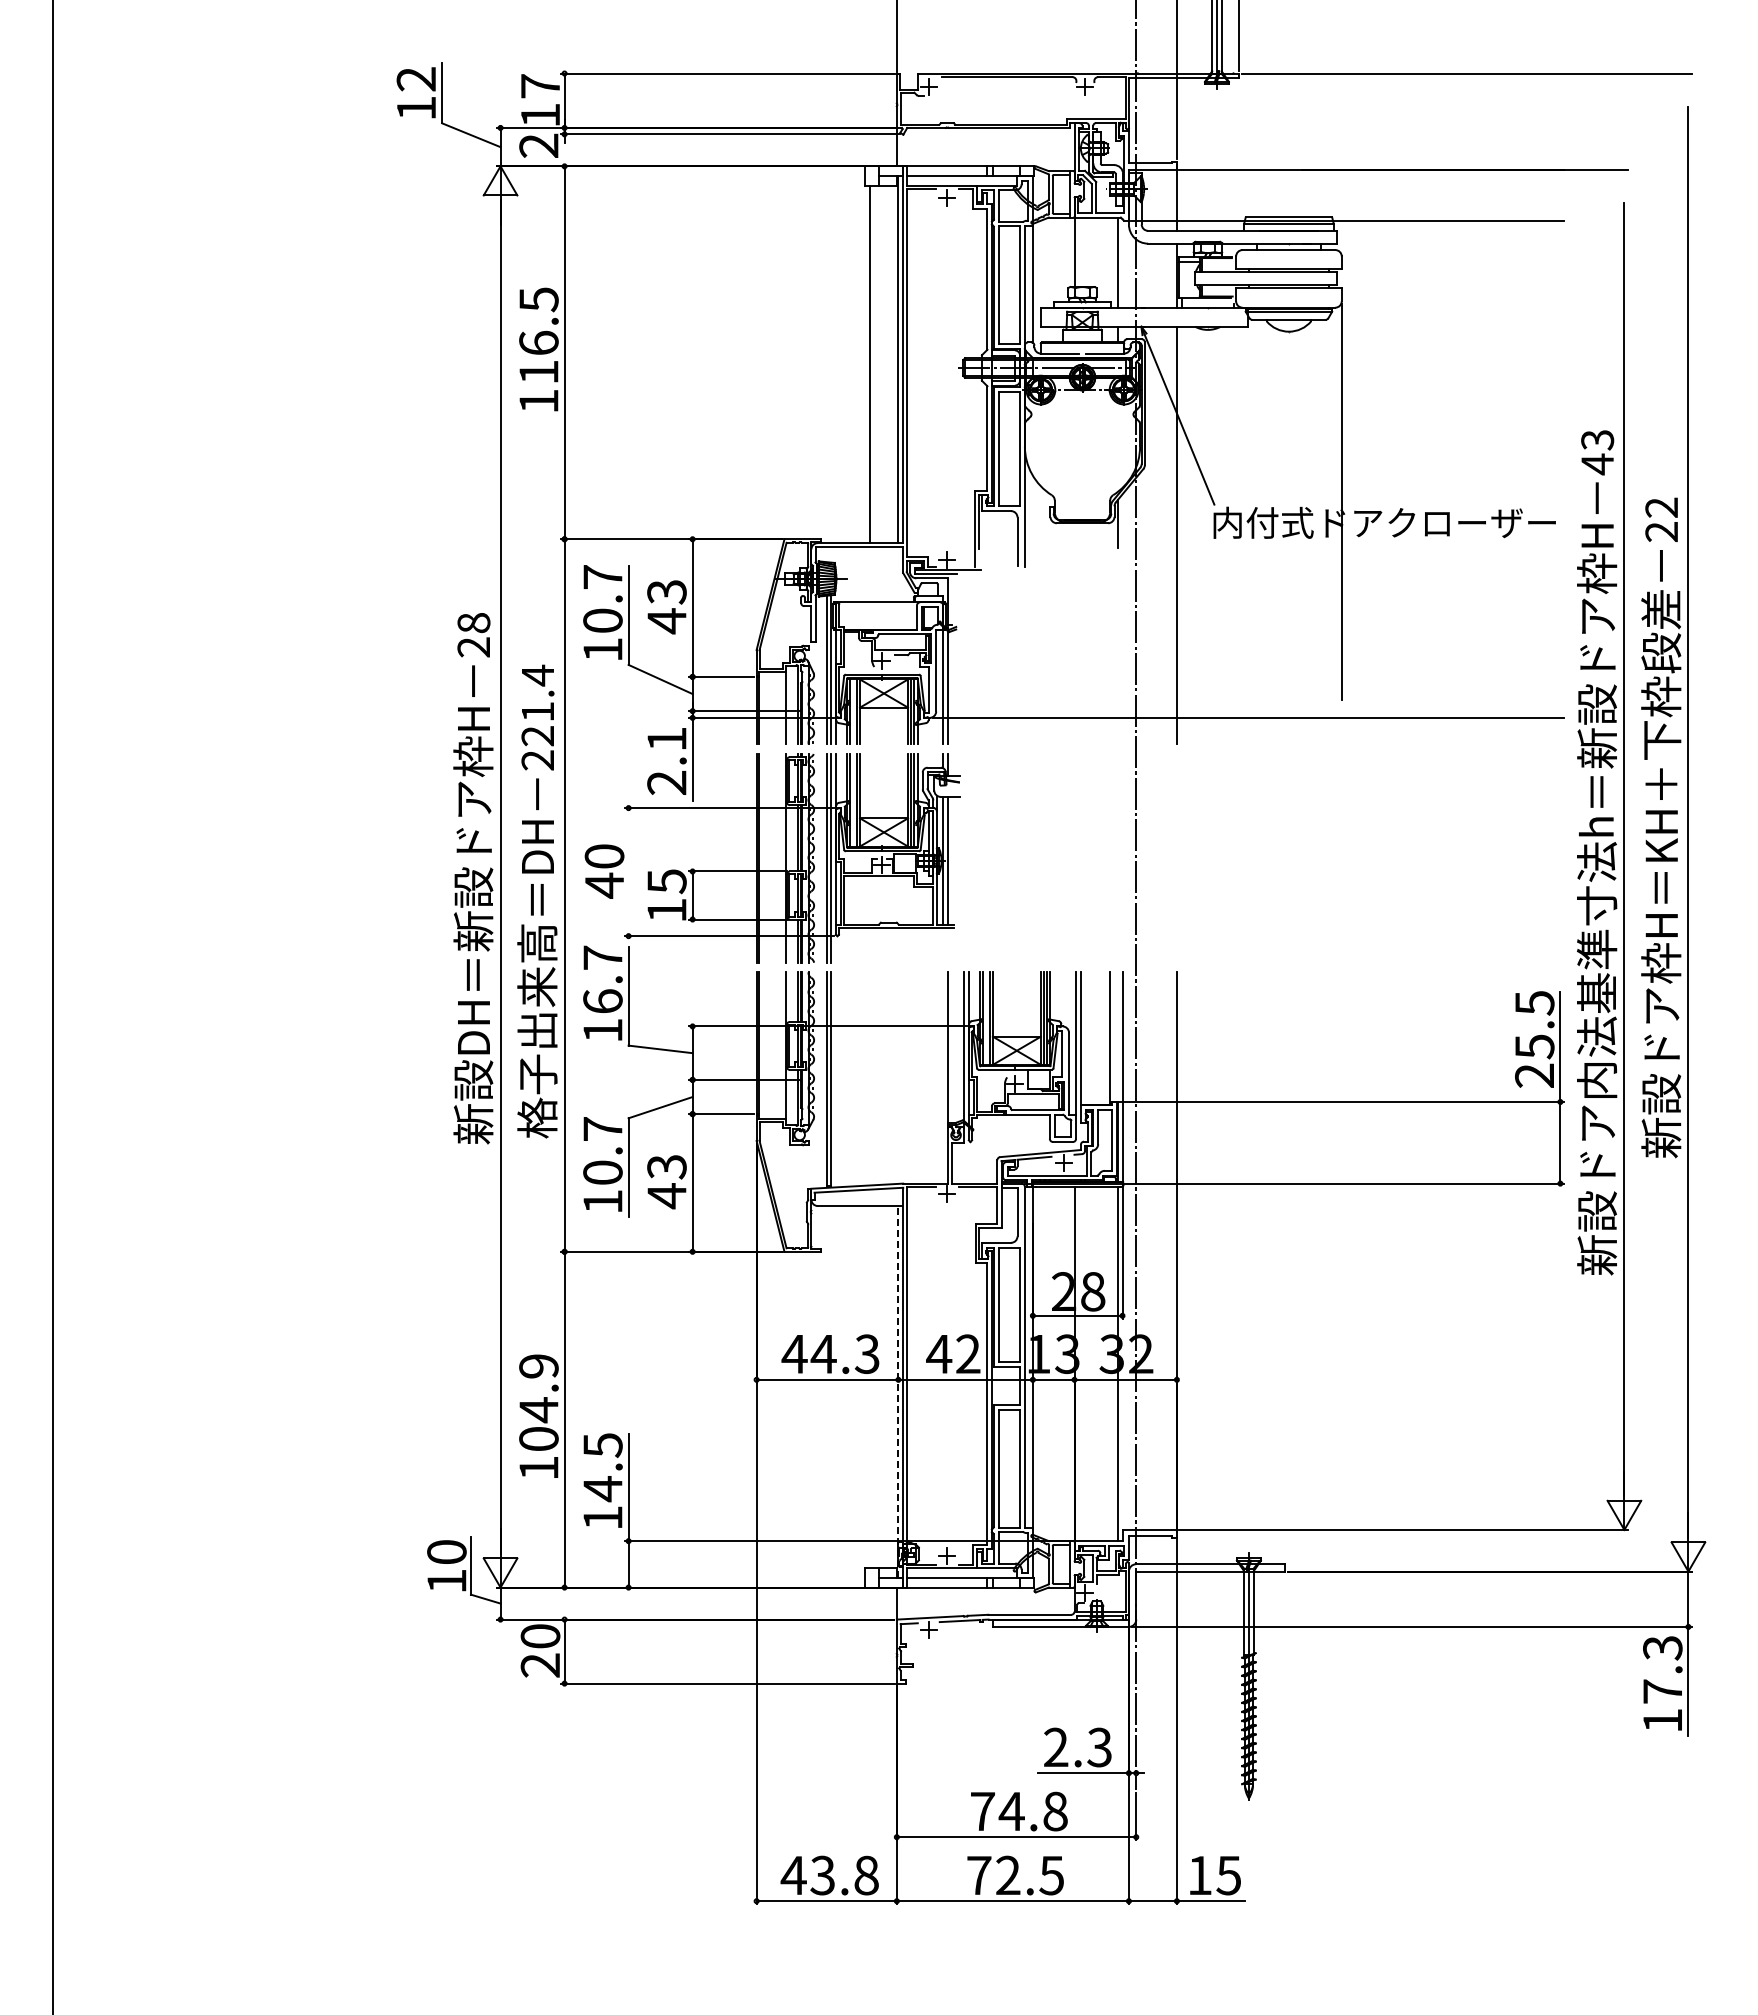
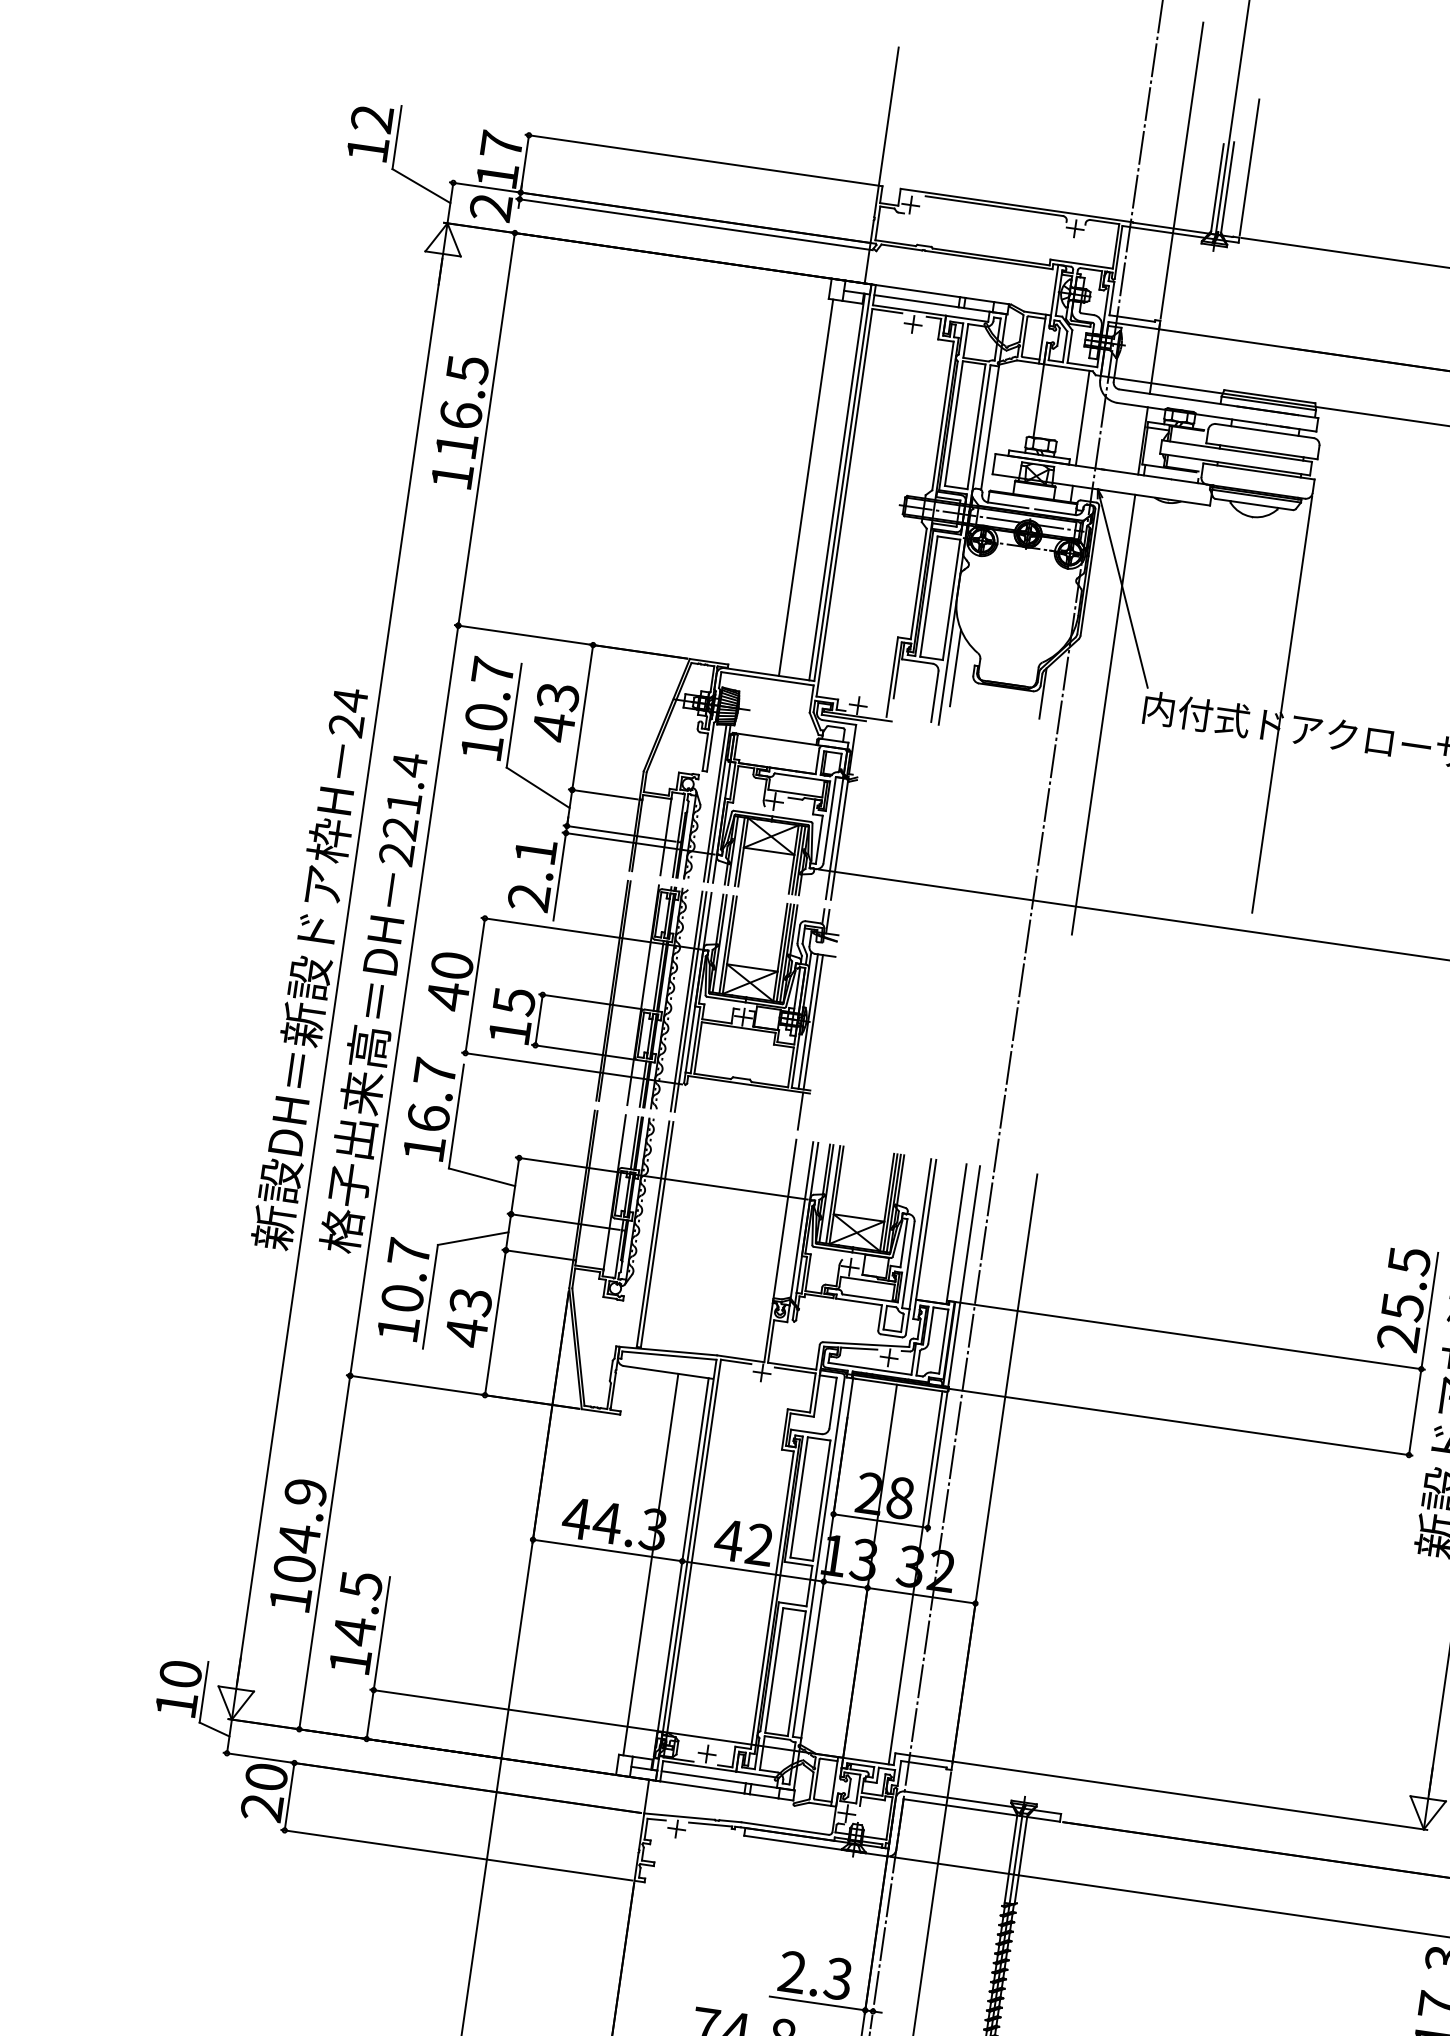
line: (1032, 511) -> (955, 667), added
text: (473, 623) -> (349, 700), 28 -> 24
line: (628, 872) -> (475, 986), added
line: (948, 944) -> (801, 1110), added
line: (869, 1387) -> (650, 1564), added
line: (898, 1392) -> (680, 1574), dashed -> solid

